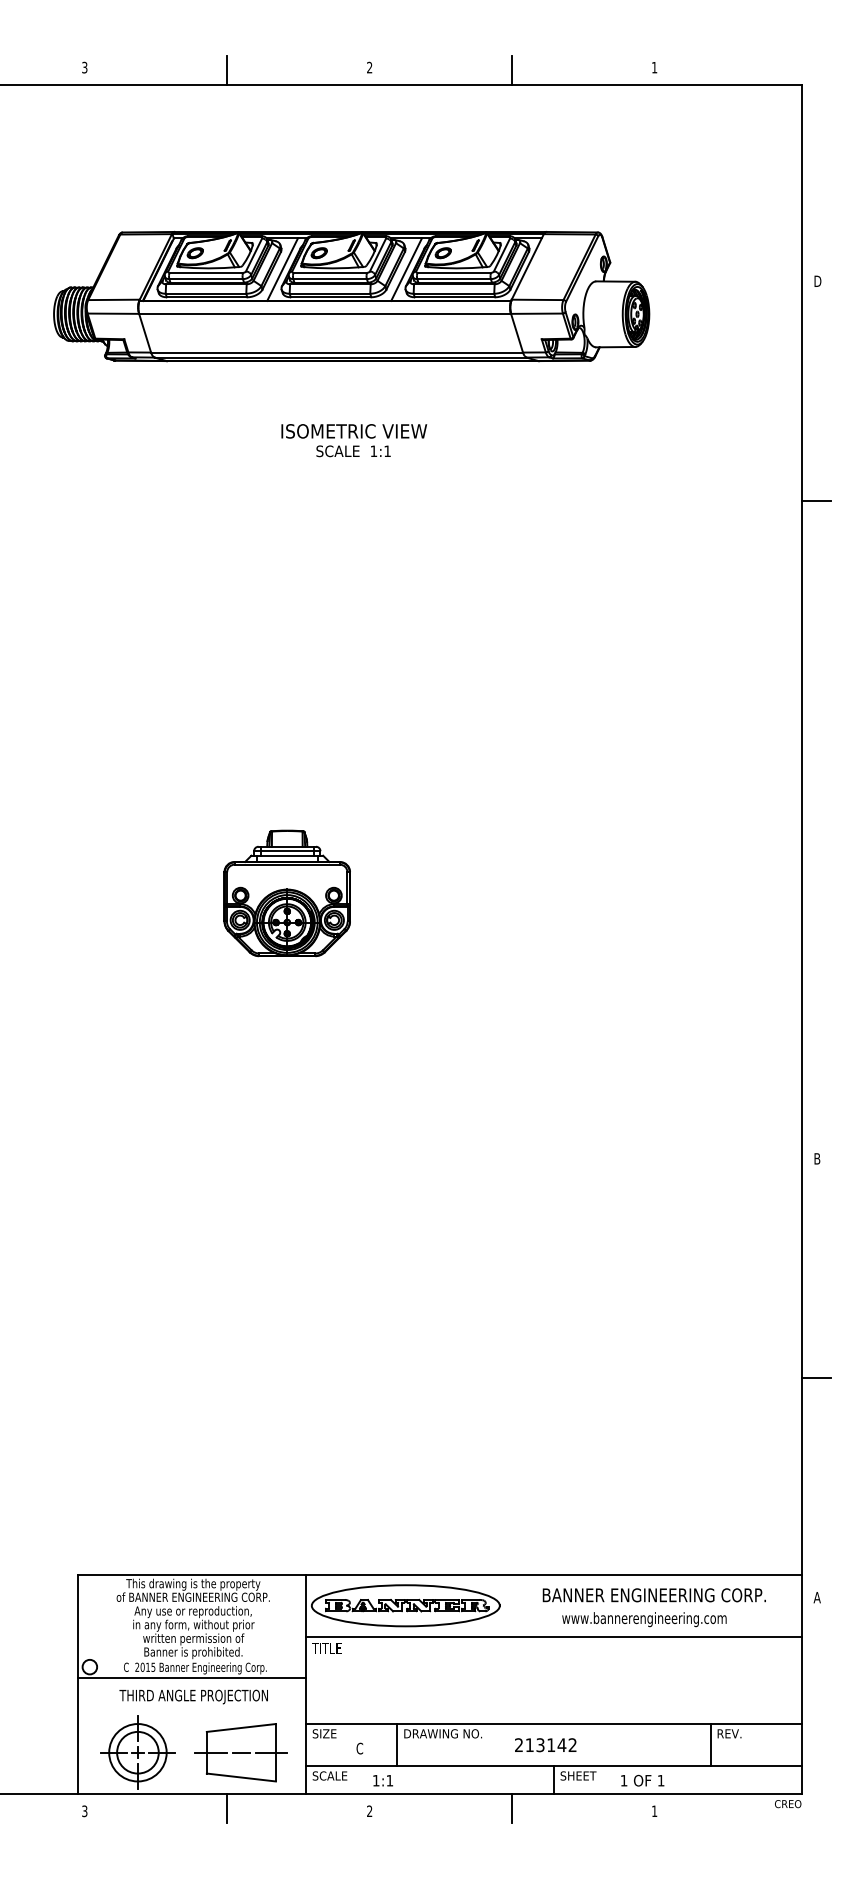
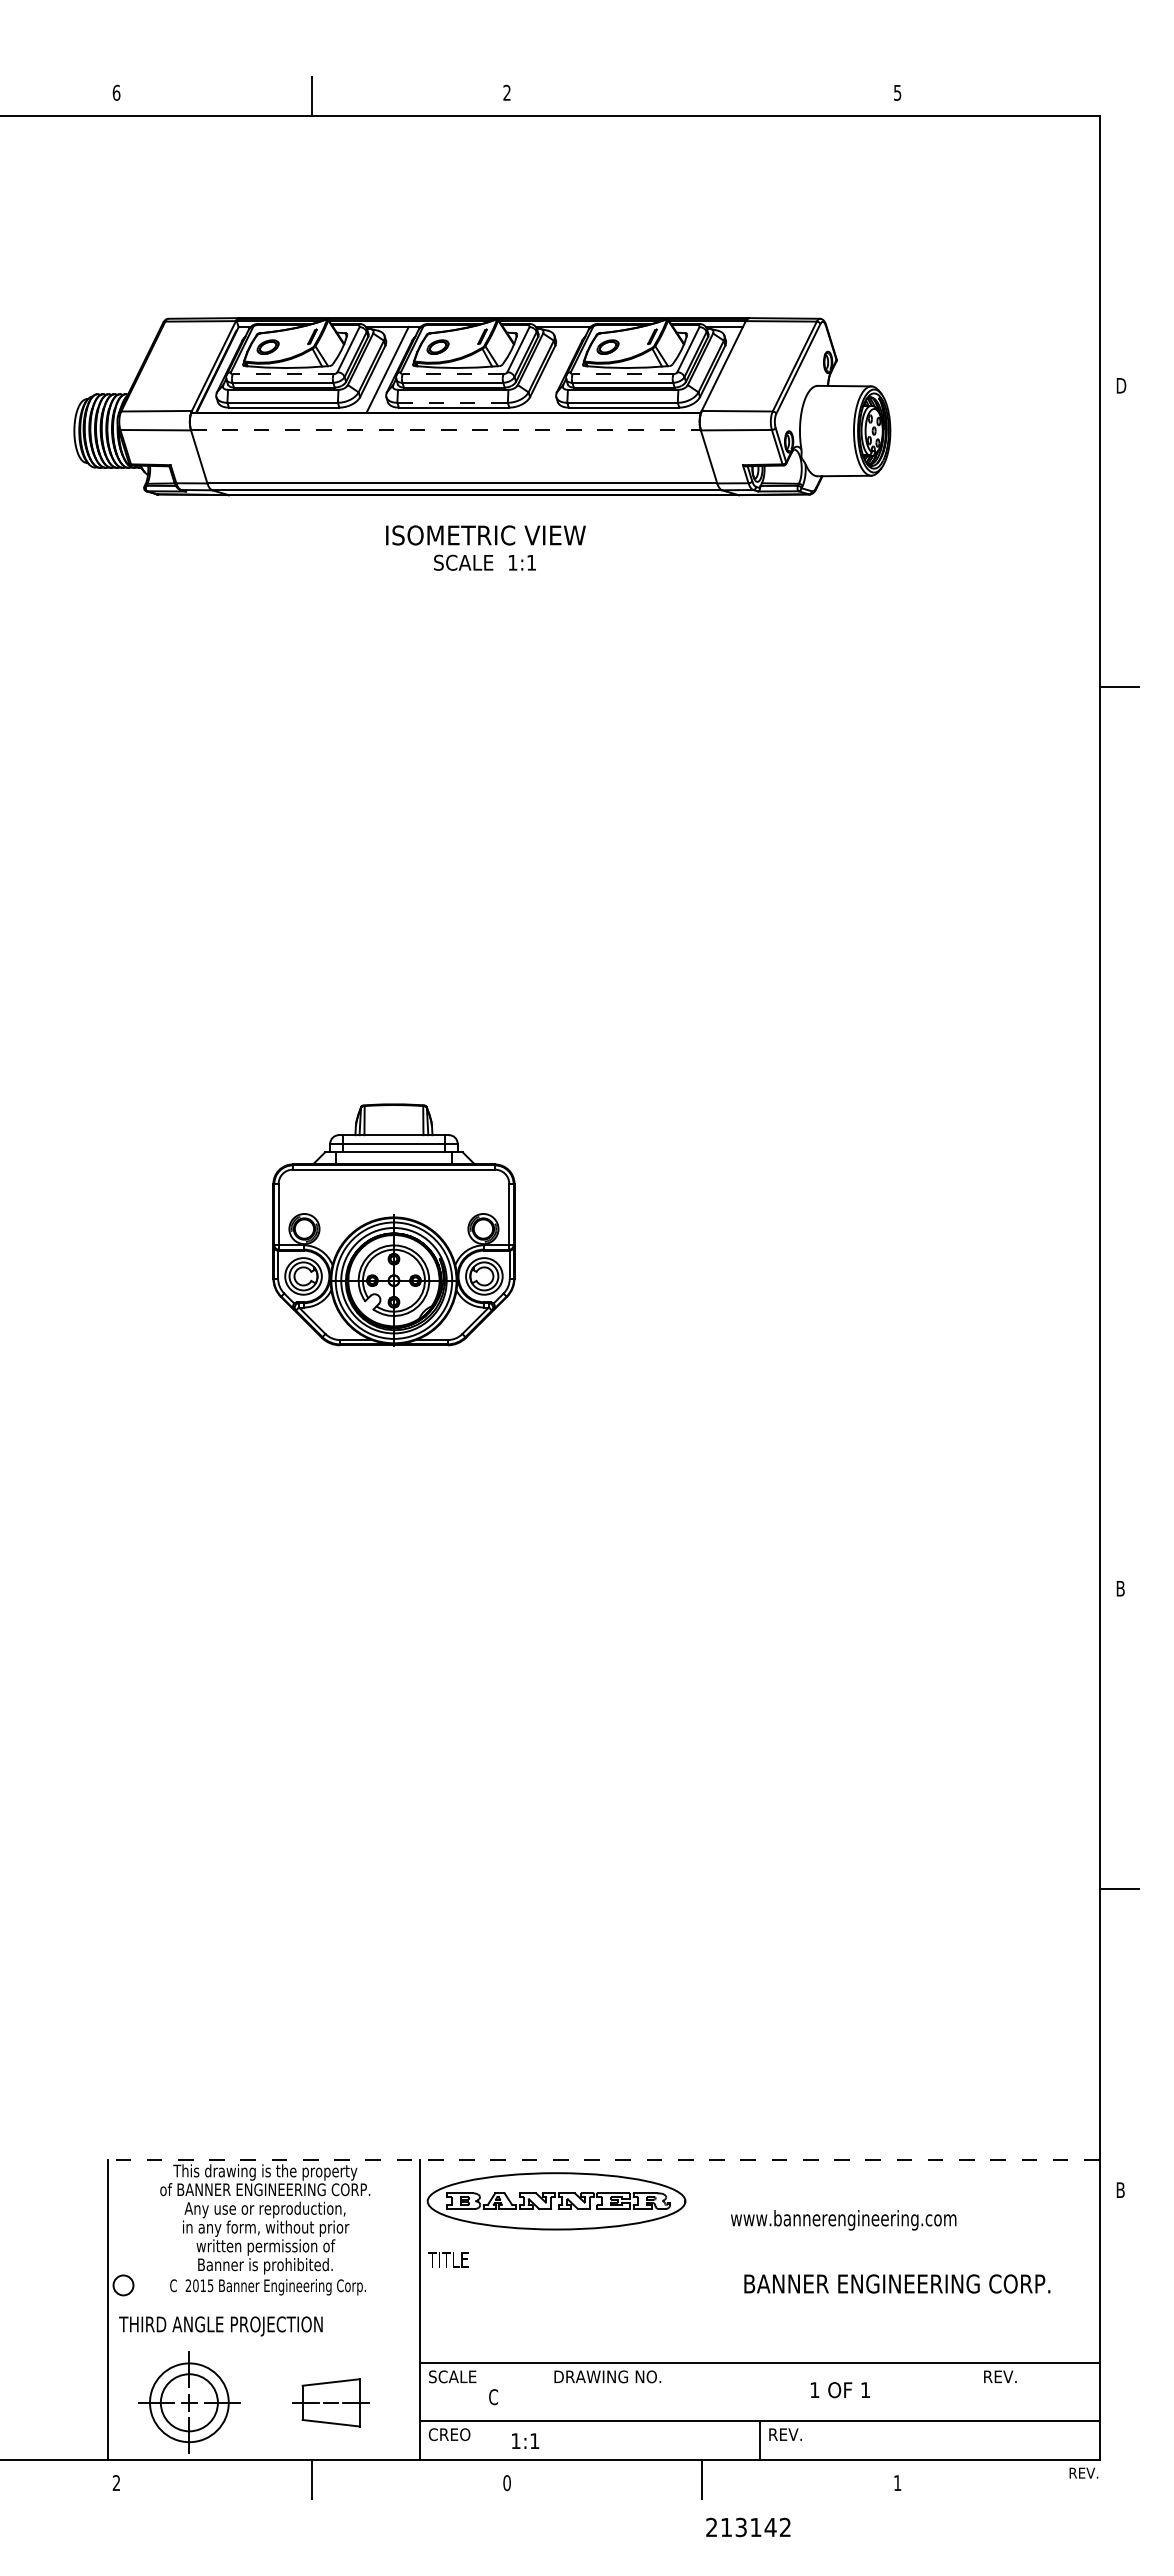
text: (84, 67) -> (116, 92), 3 -> 6
text: (654, 67) -> (897, 92), 1 -> 5
line: (512, 70) -> (702, 96), removed
line: (406, 269) -> (557, 369), removed
line: (205, 273) -> (282, 374), solid -> dashed
line: (329, 273) -> (452, 374), solid -> dashed
line: (453, 273) -> (622, 374), solid -> dashed
line: (330, 293) -> (453, 402), solid -> dashed
line: (324, 313) -> (445, 430), solid -> dashed
text: (353, 440) -> (485, 547), moved
part: (287, 893) -> (394, 1224), size x1.4
line: (440, 1575) -> (603, 2159), solid -> dashed
text: (654, 1594) -> (897, 2283), moved
text: (817, 1597) -> (1120, 2189), A -> B
text: (644, 1619) -> (843, 2220), moved
line: (553, 1637) -> (759, 2244), removed
line: (192, 1678) -> (263, 2300), removed
text: (193, 1697) -> (220, 2326), moved
text: (333, 1733) -> (457, 2376), SIZE -> SCALE
line: (397, 1744) -> (545, 2391), removed
line: (710, 1744) -> (974, 2391), removed
text: (545, 1745) -> (748, 2527), moved
part: (240, 1752) -> (330, 2402), size x0.6
text: (329, 1775) -> (452, 2434), SCALE -> CREO
text: (577, 1775) -> (792, 2434), SHEET -> REV.
text: (642, 1780) -> (839, 2390), moved
text: (788, 1803) -> (1080, 2472), CREO -> REV.
text: (84, 1811) -> (116, 2483), 3 -> 2
text: (369, 1811) -> (506, 2483), 2 -> 0

